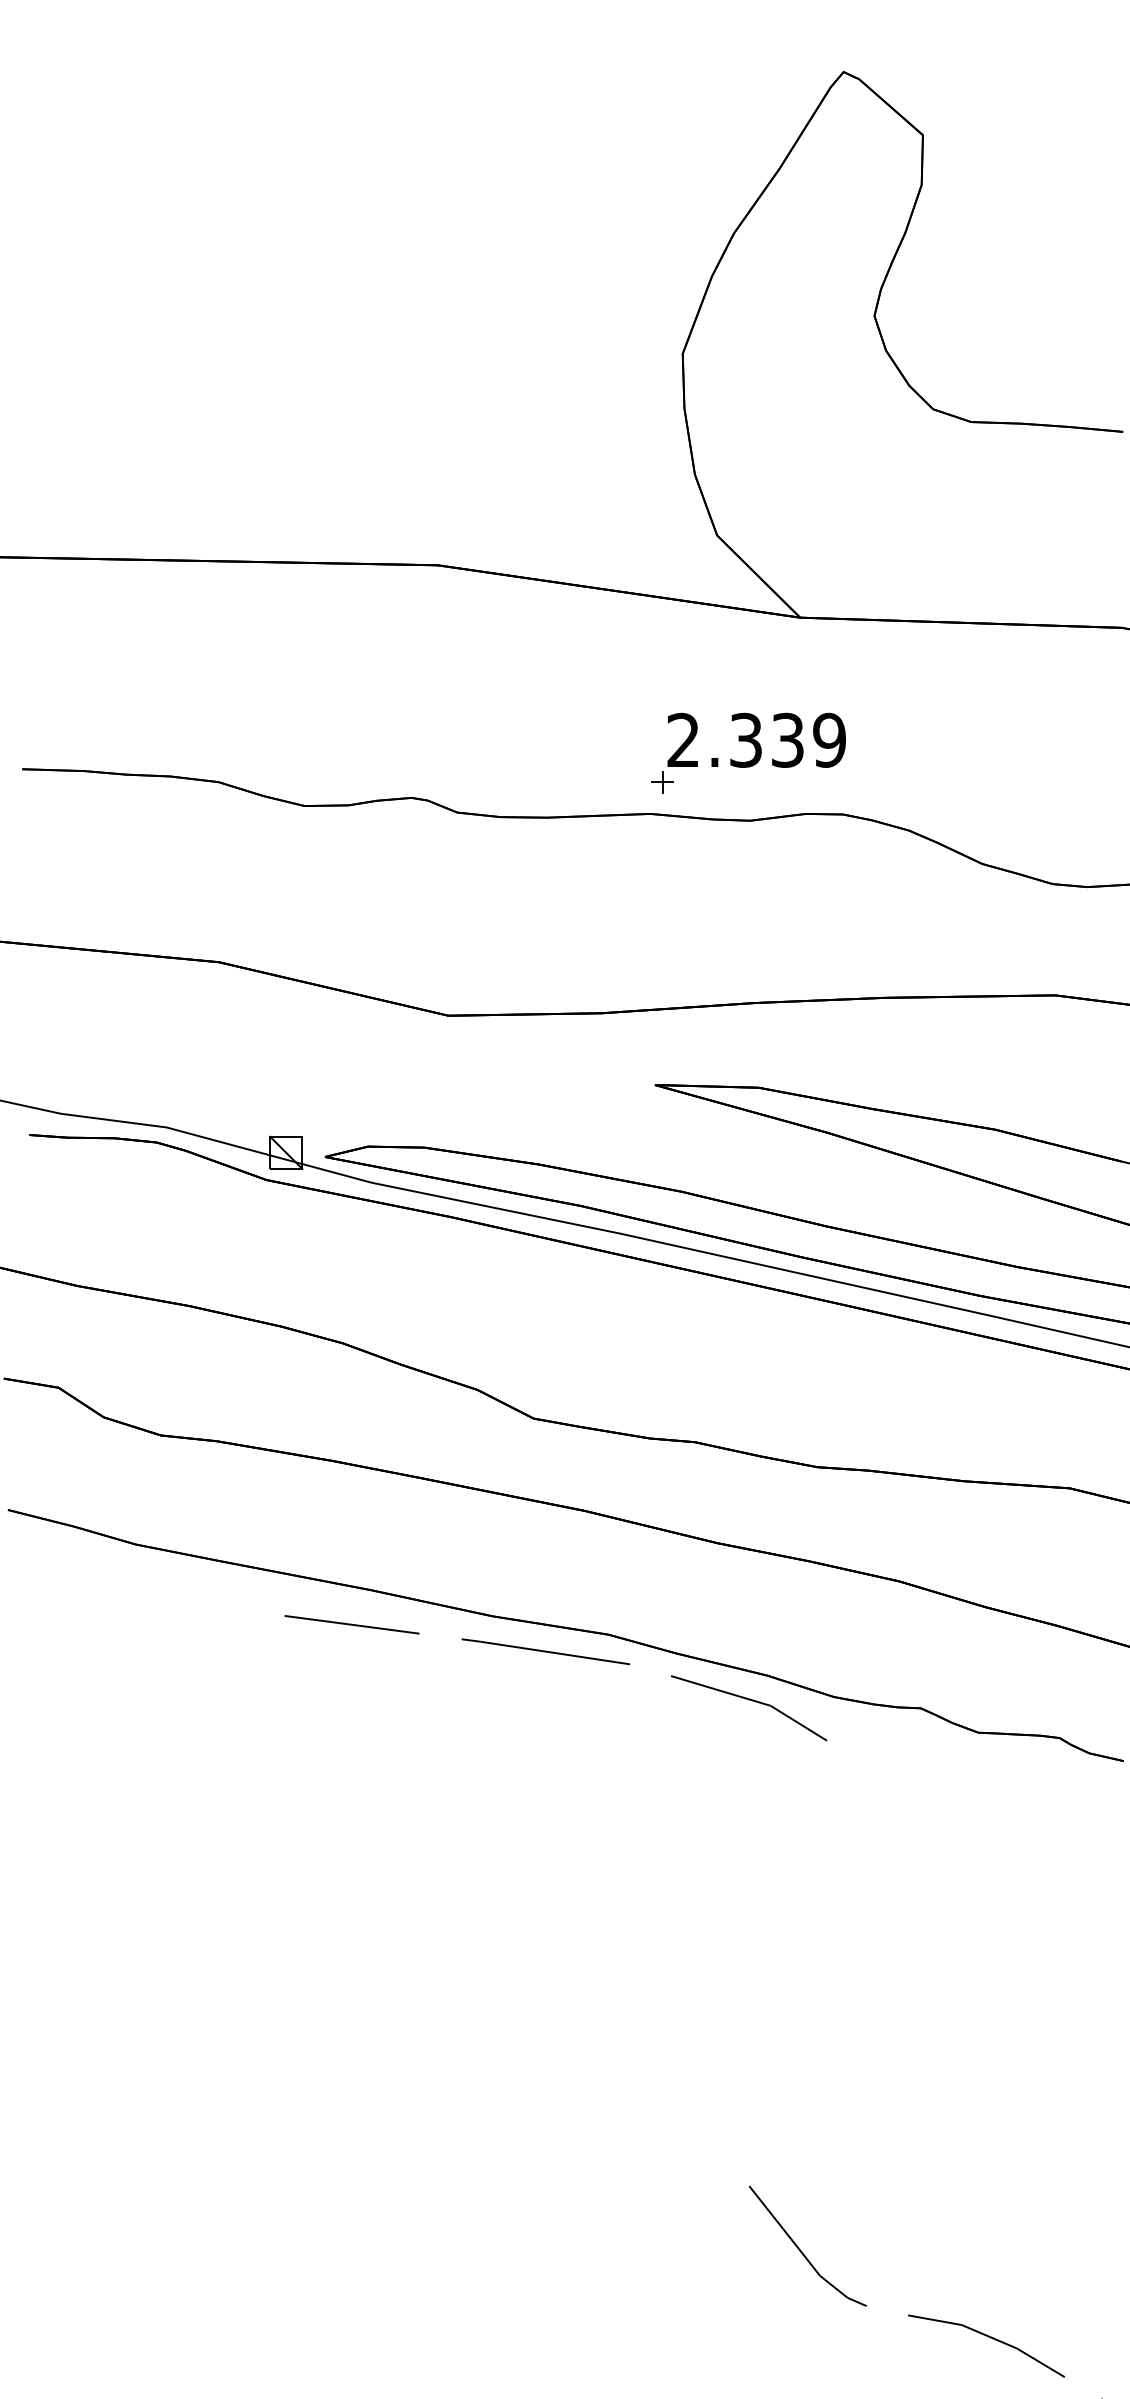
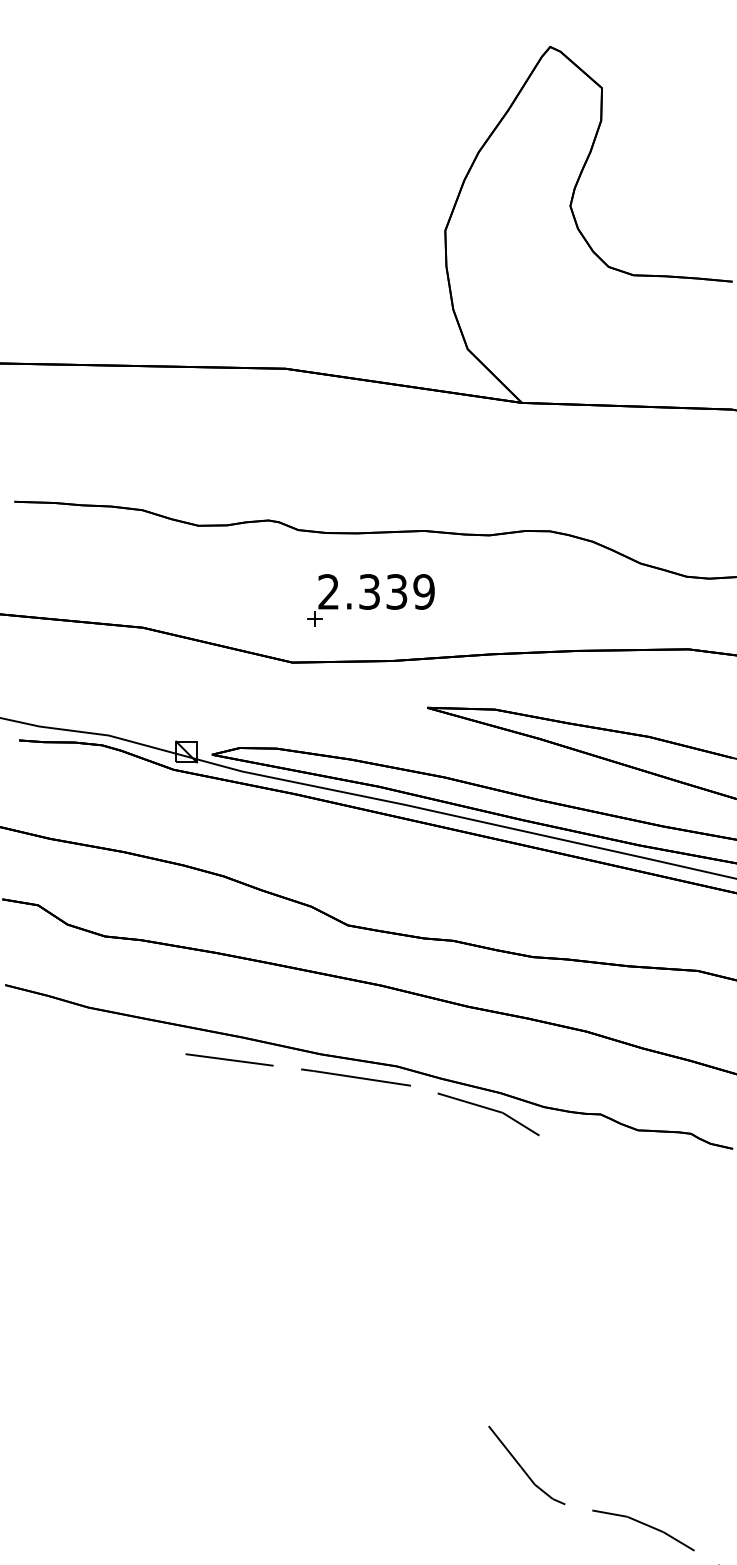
part: (747, 753) -> (370, 600), moved

